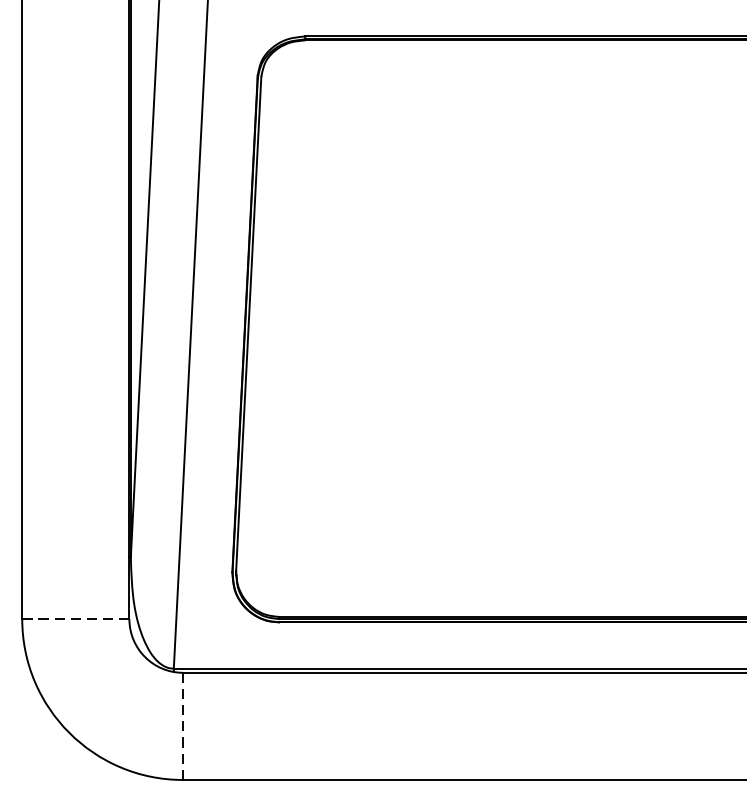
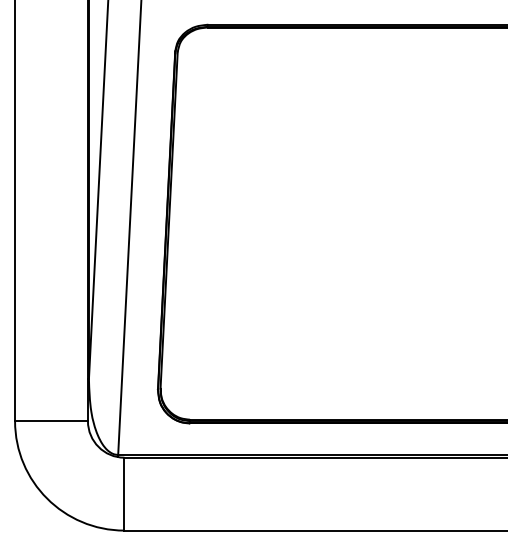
line: (77, 619) -> (52, 421), dashed -> solid
line: (183, 725) -> (124, 493), dashed -> solid

